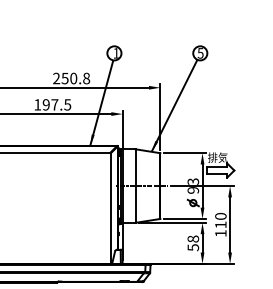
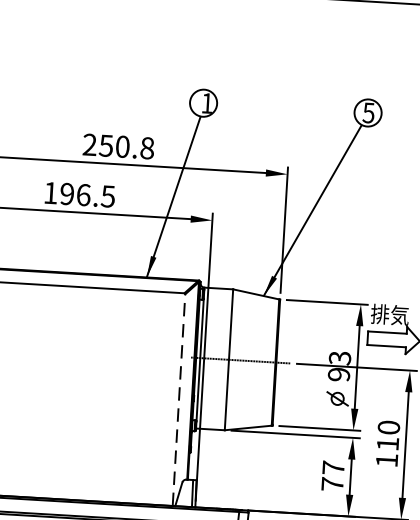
text: (54, 104) -> (82, 194), 197.5 -> 196.5
line: (110, 208) -> (178, 399), solid -> dashed
text: (193, 243) -> (333, 476), 58 -> 77

